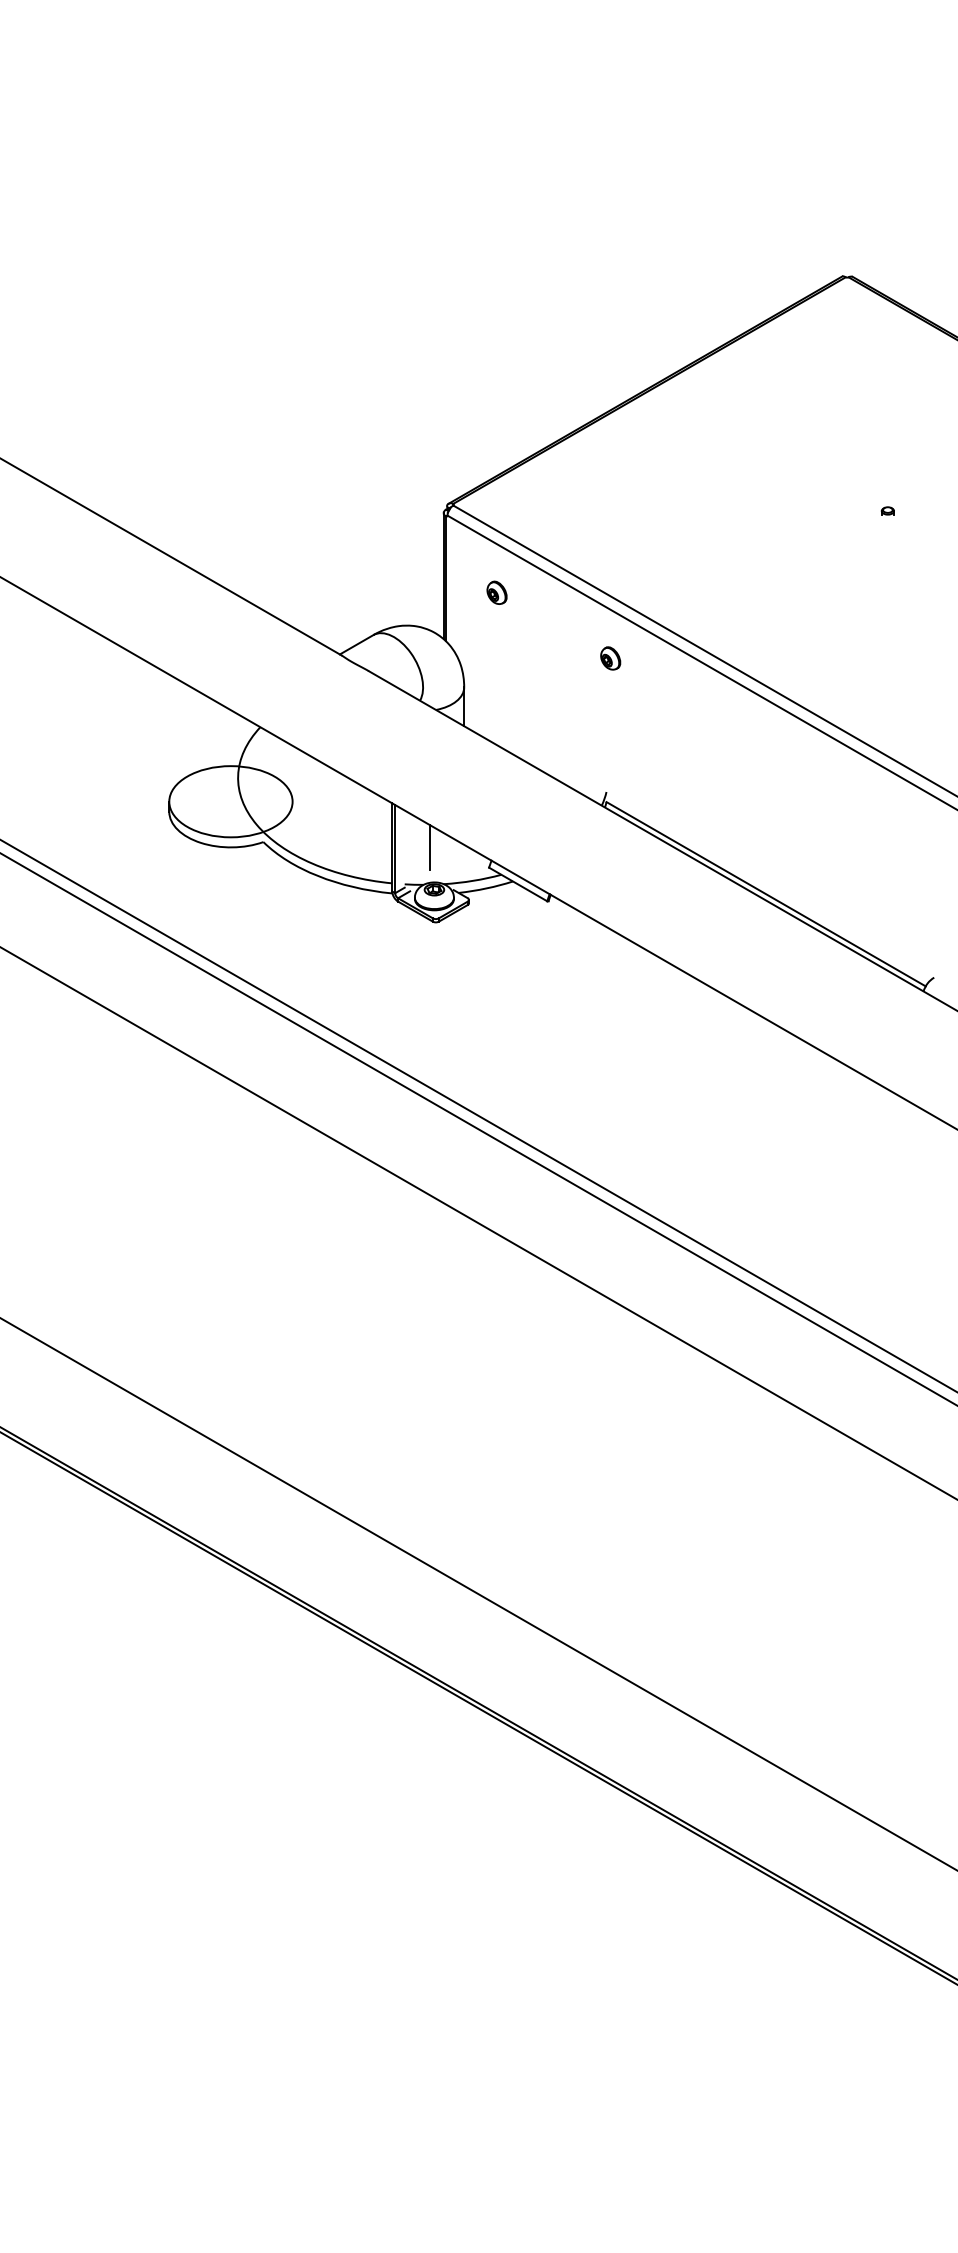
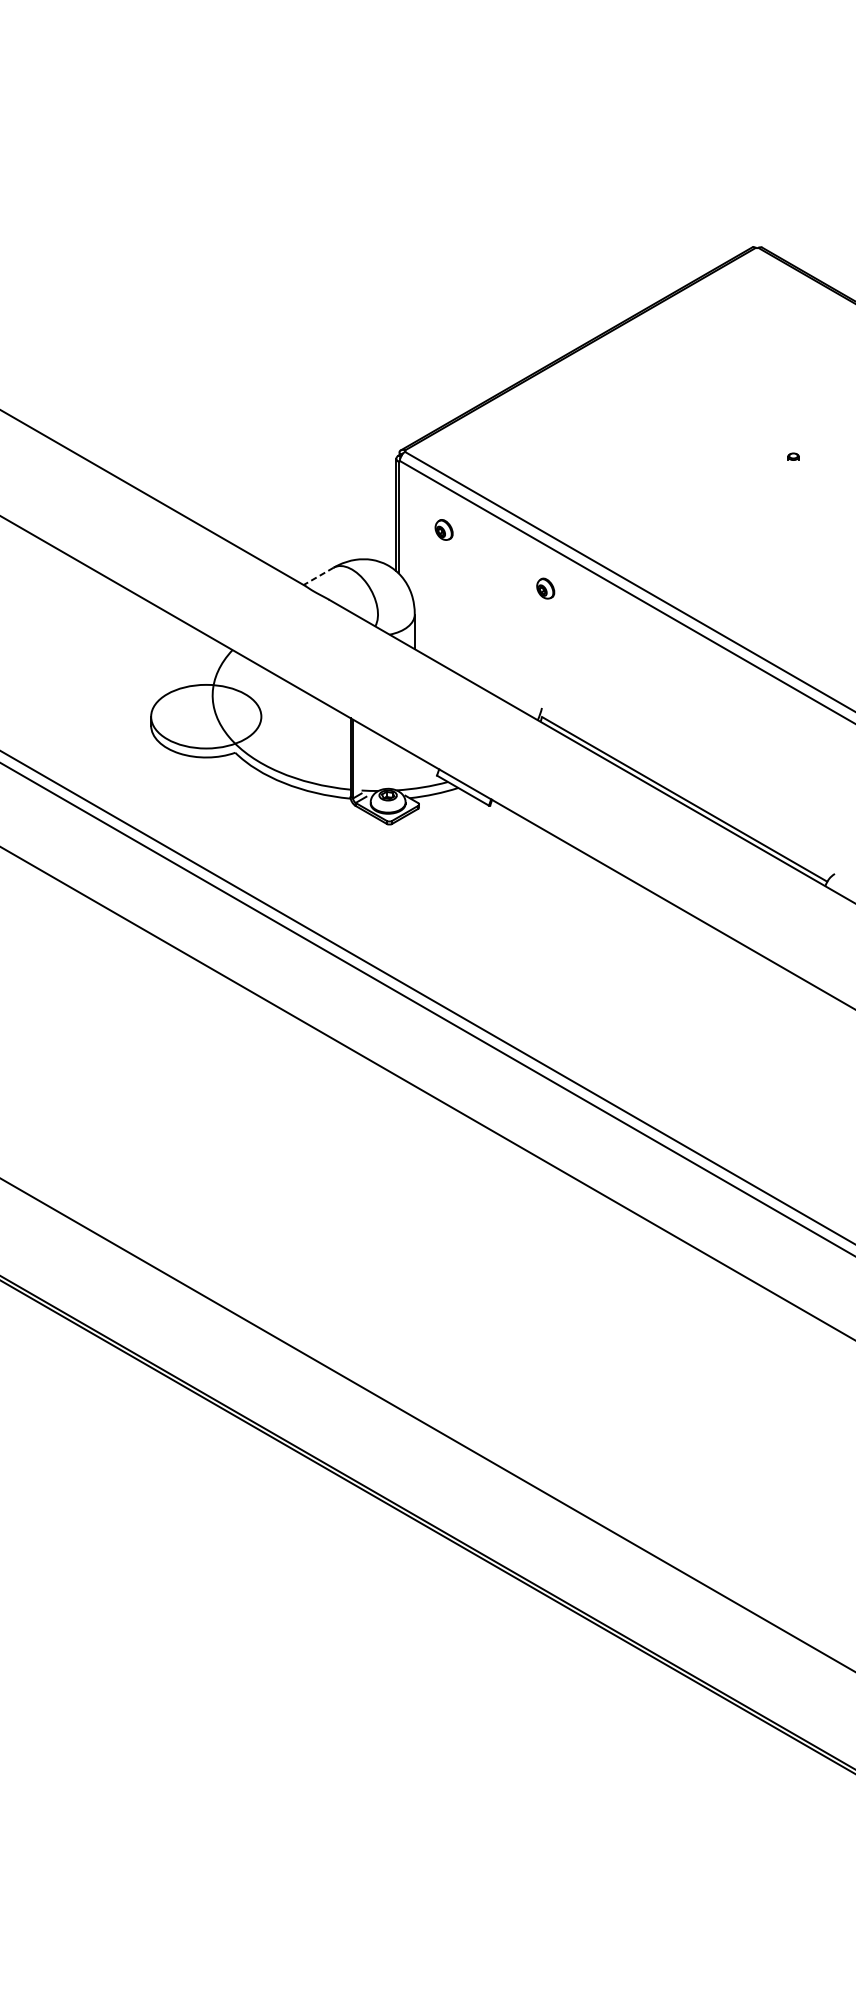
line: (356, 645) -> (318, 577), solid -> dashed
line: (430, 847) -> (384, 757), removed

